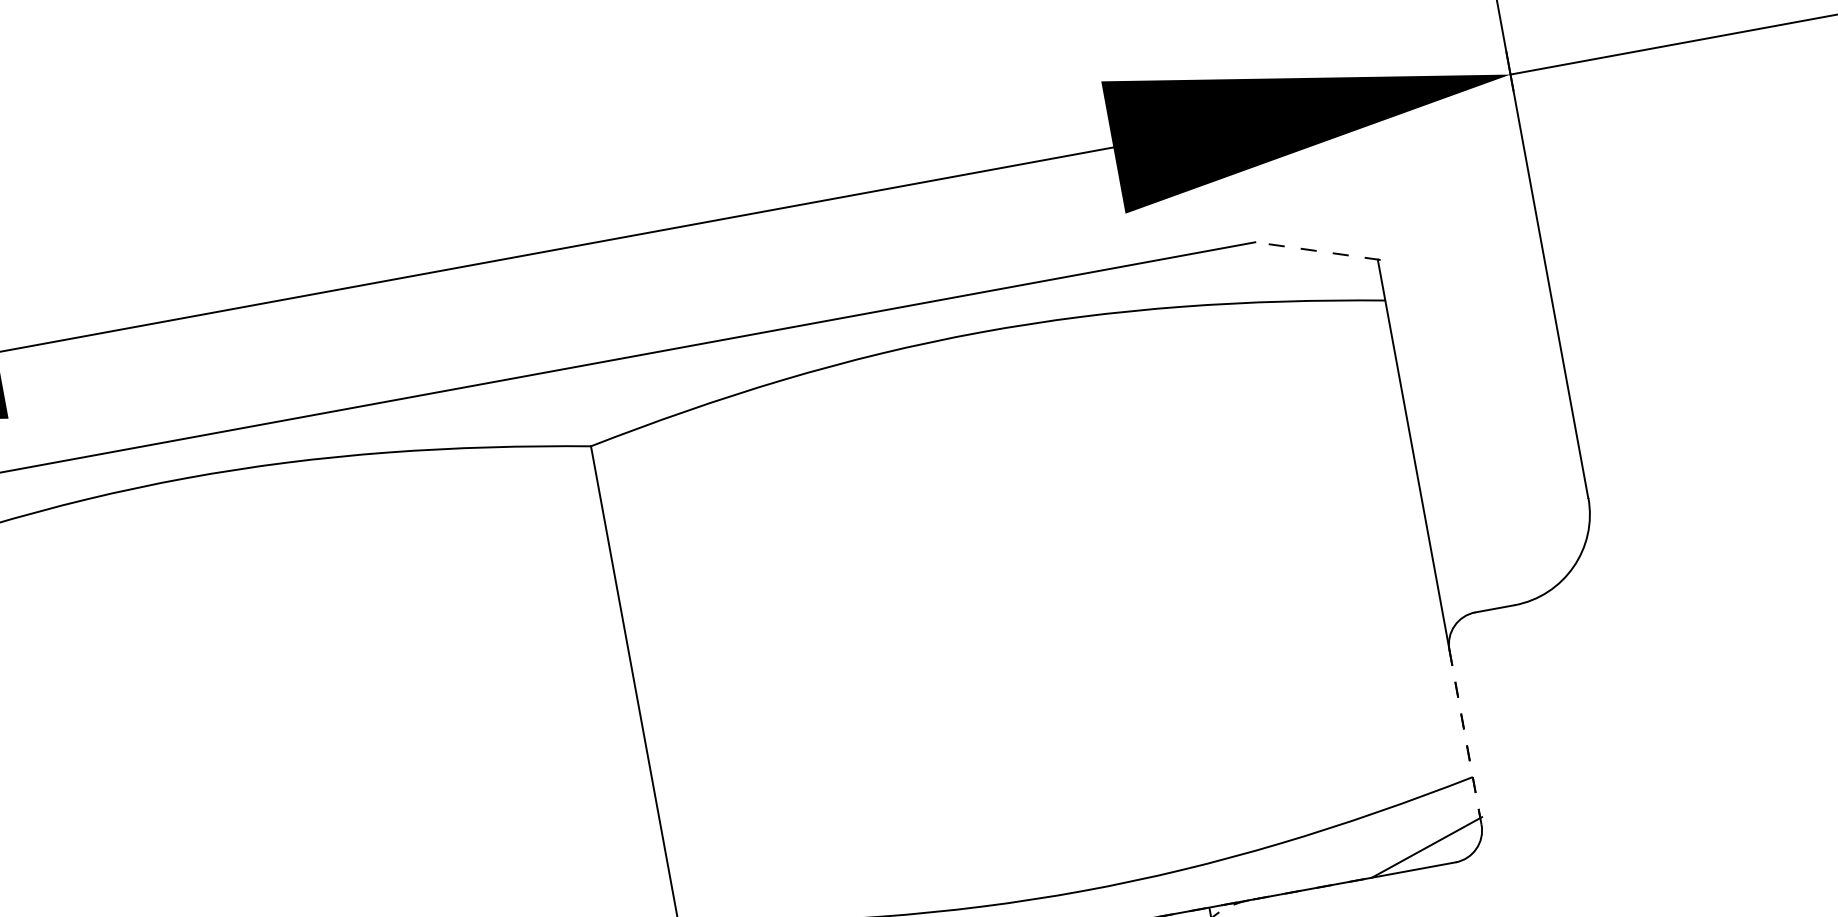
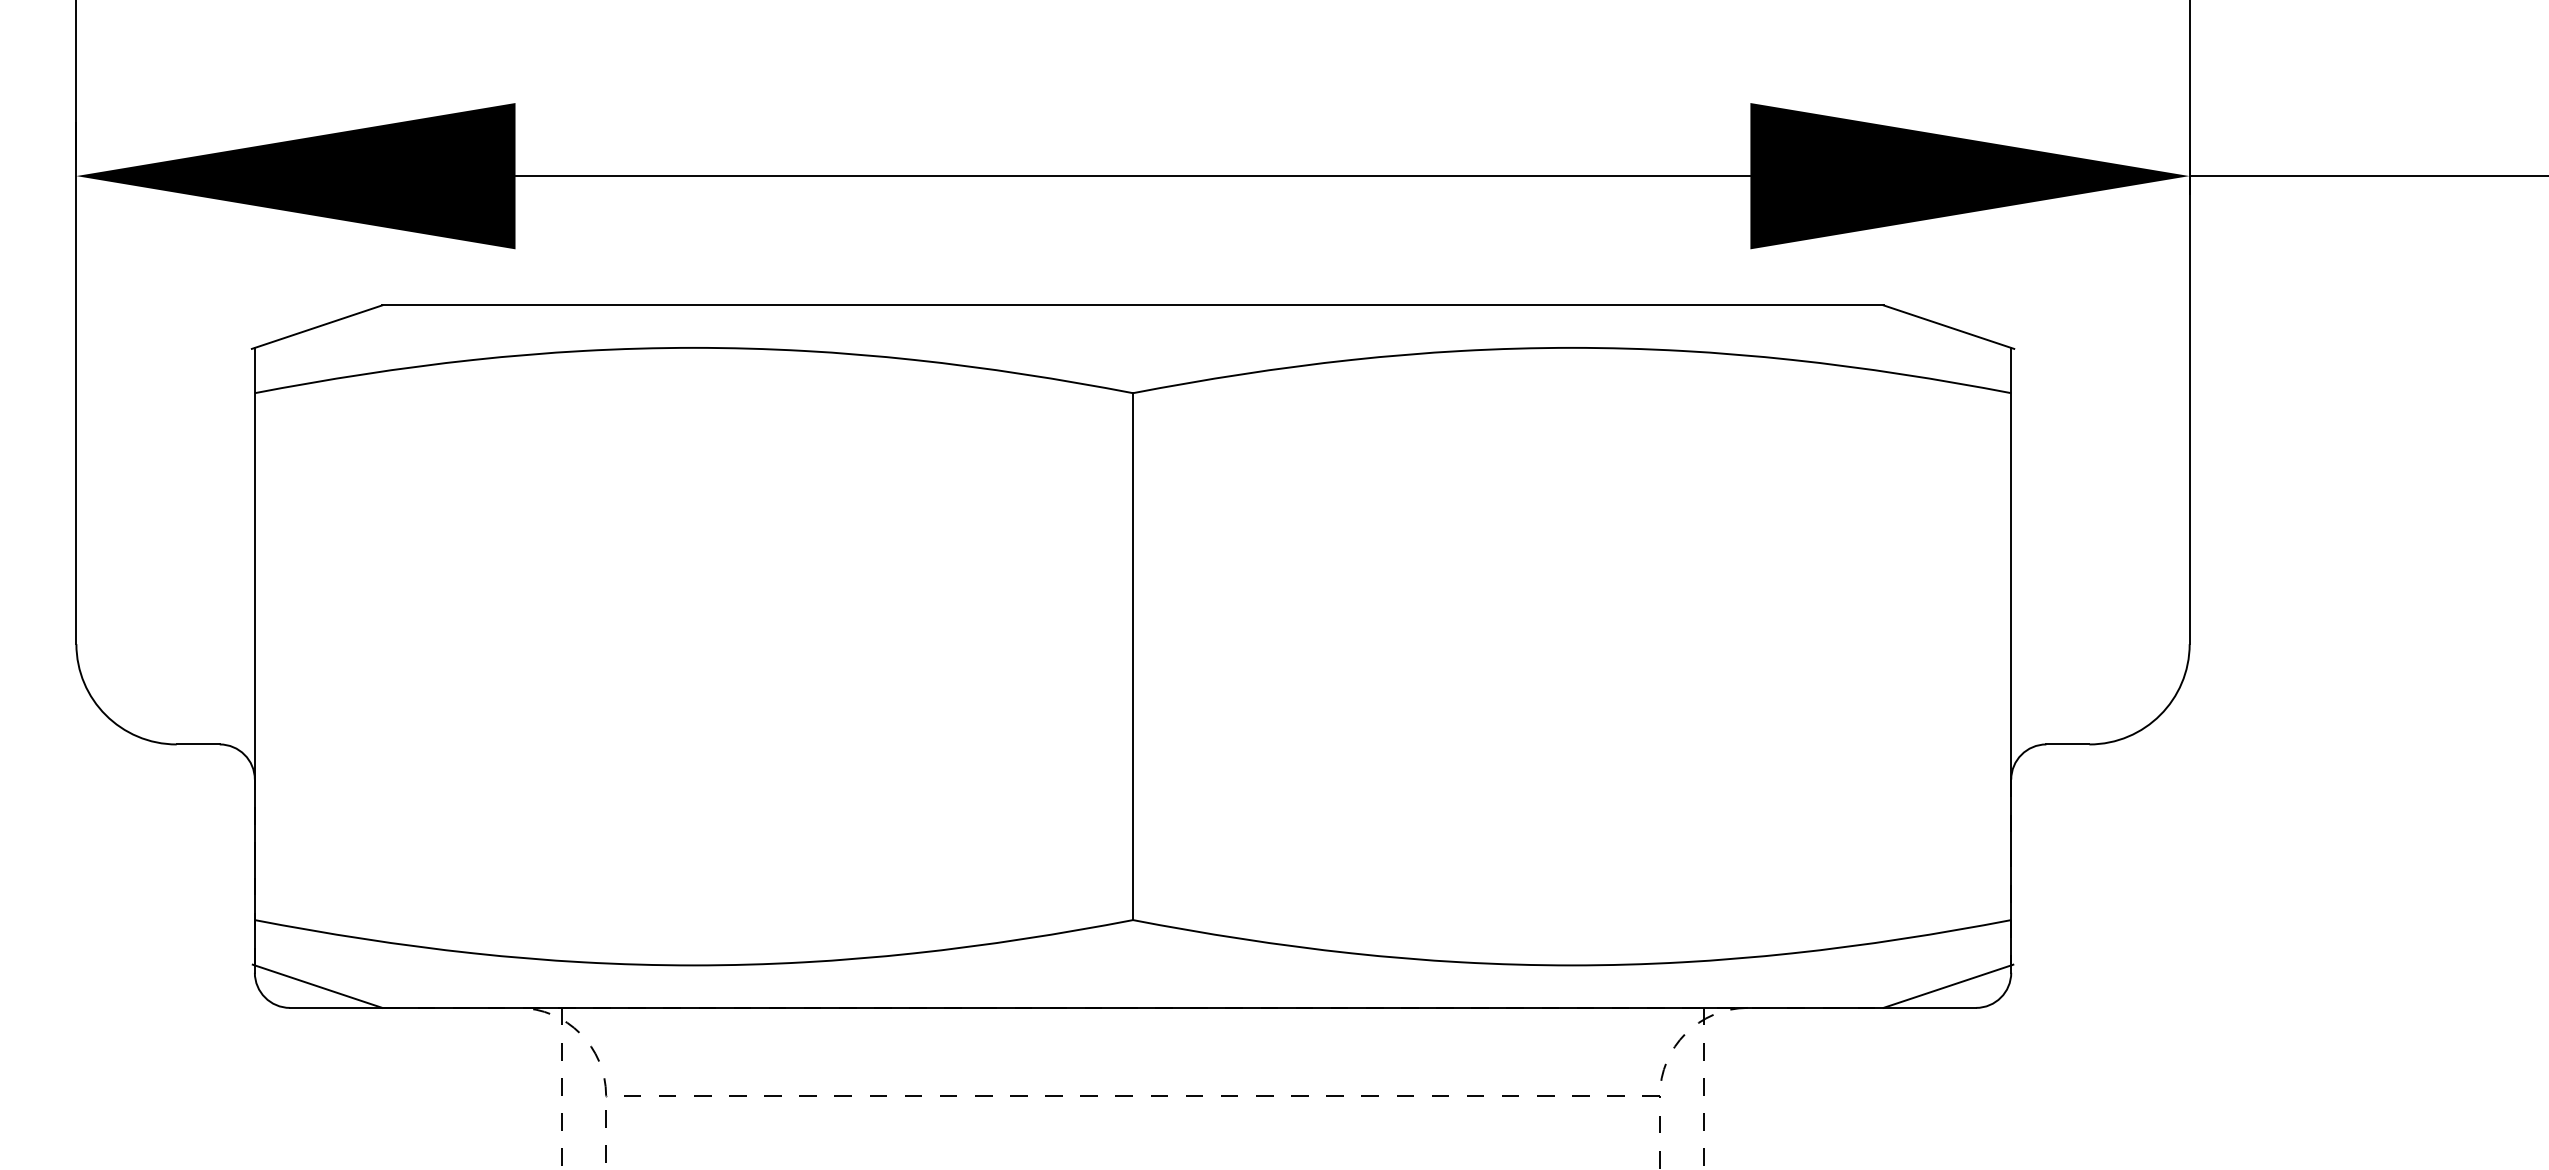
line: (1317, 251) -> (1948, 327), dashed -> solid
line: (1465, 737) -> (2011, 876), dashed -> solid

